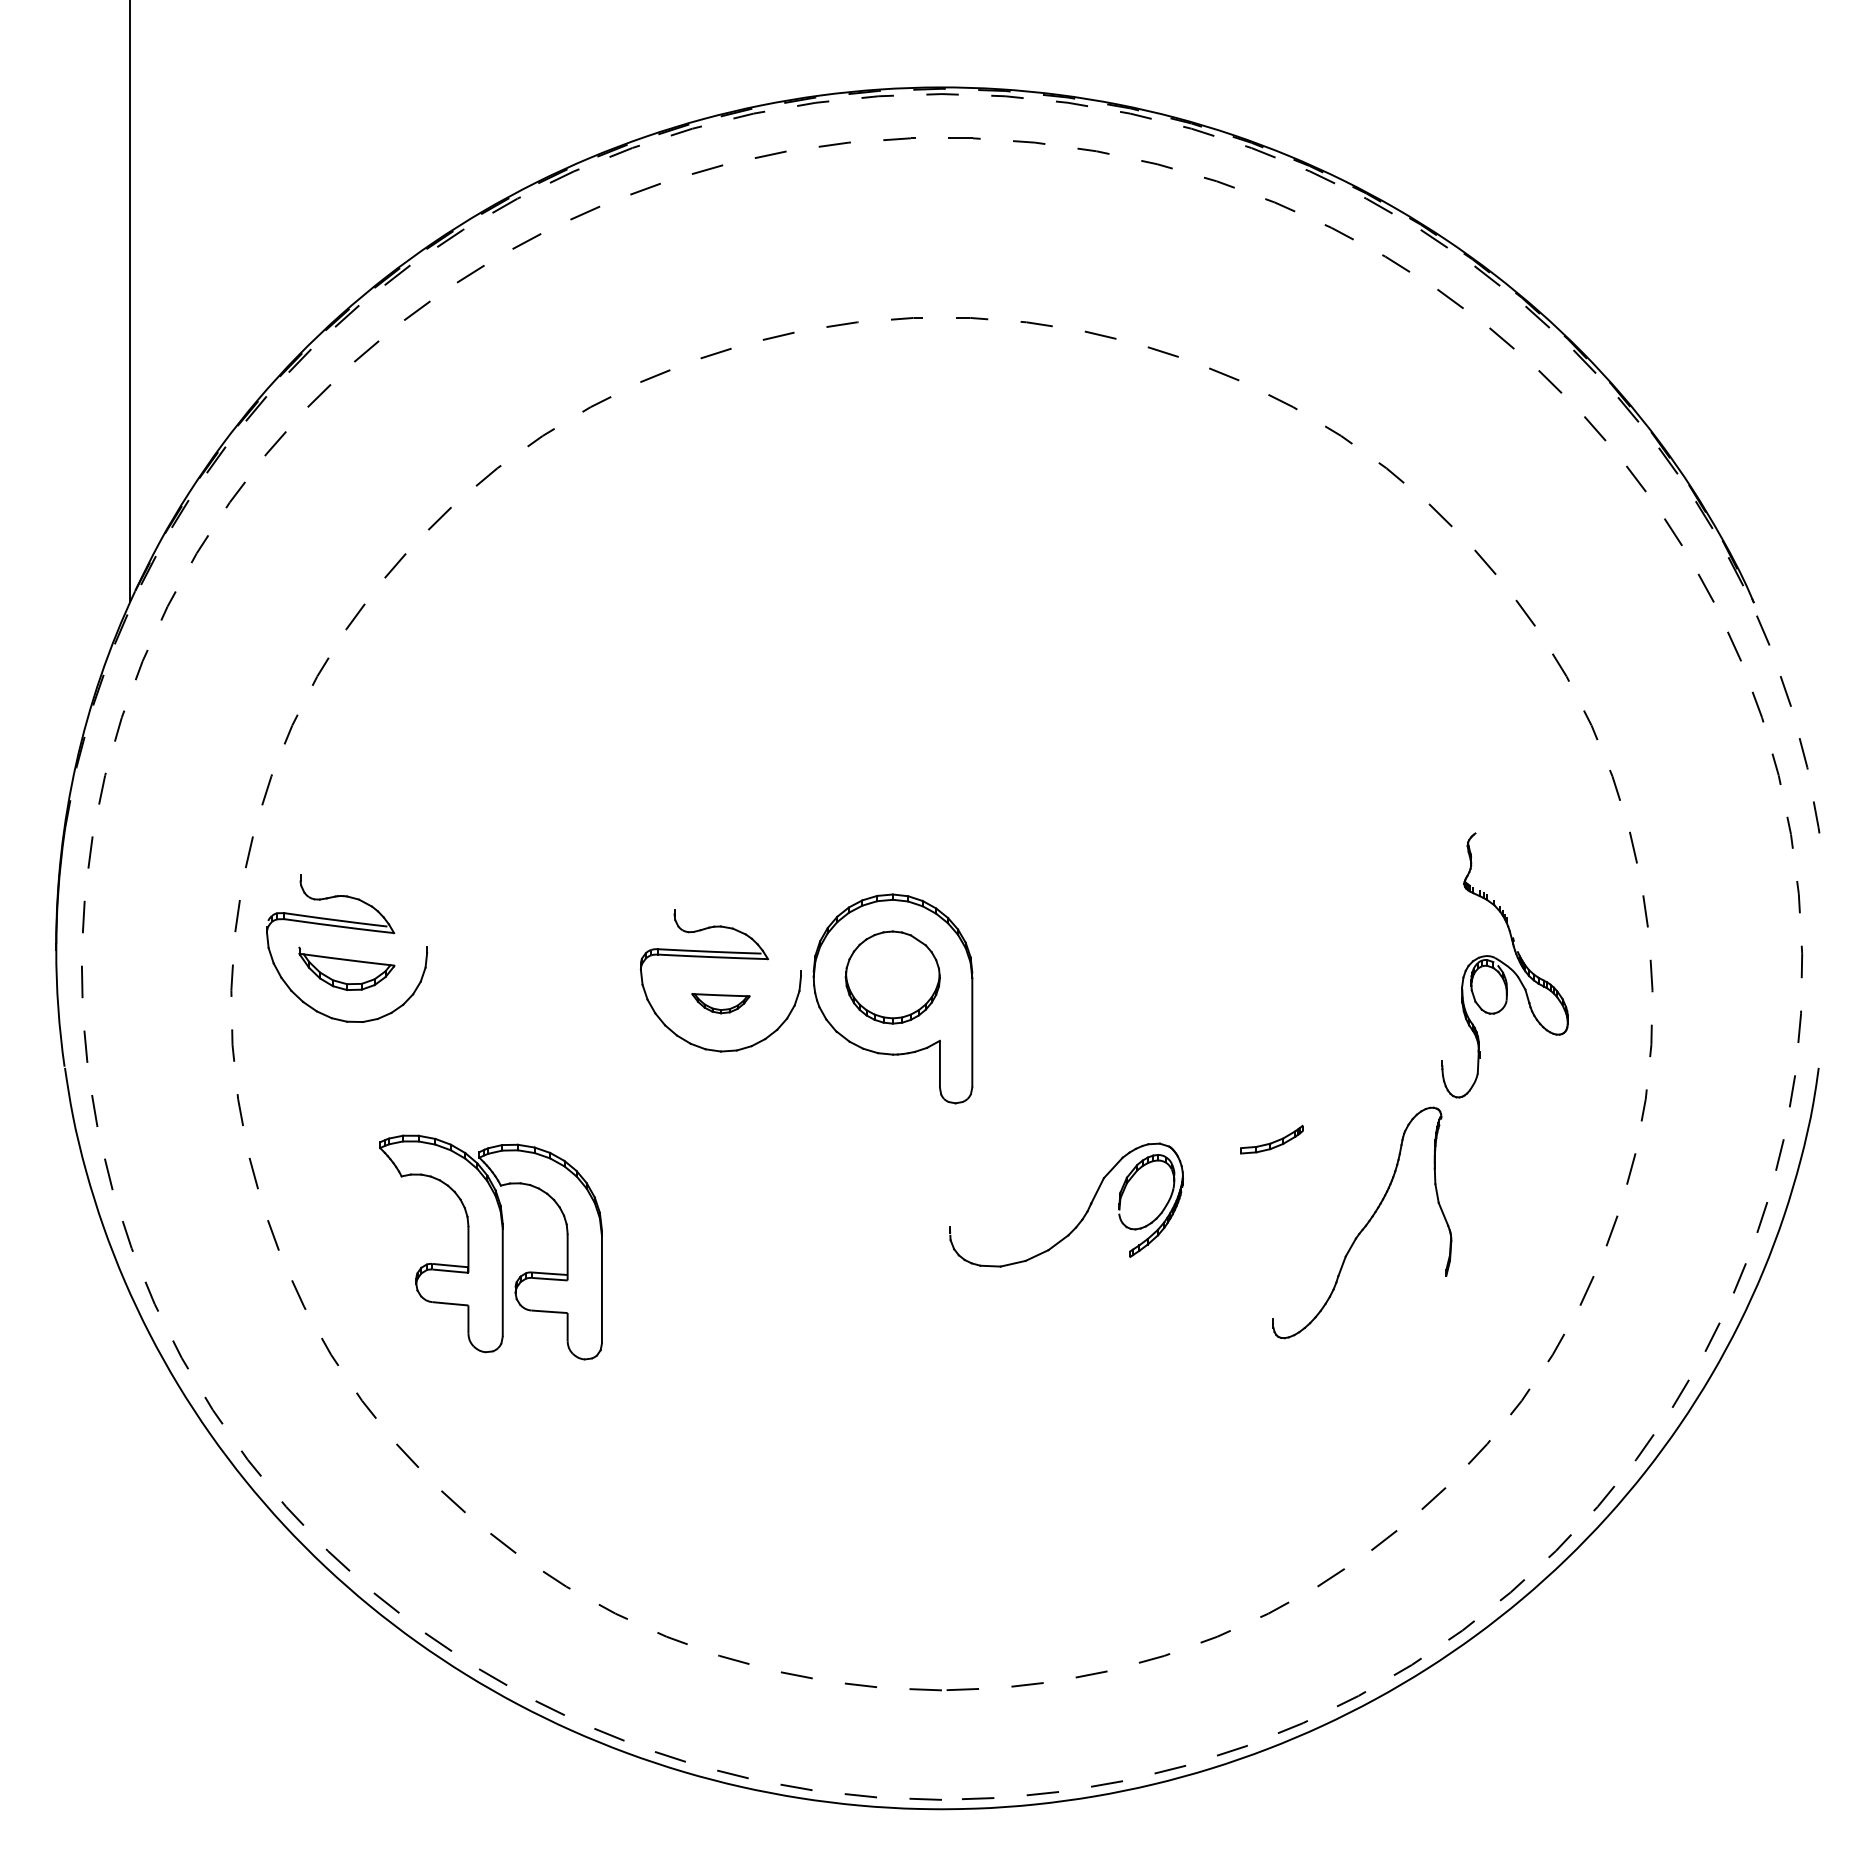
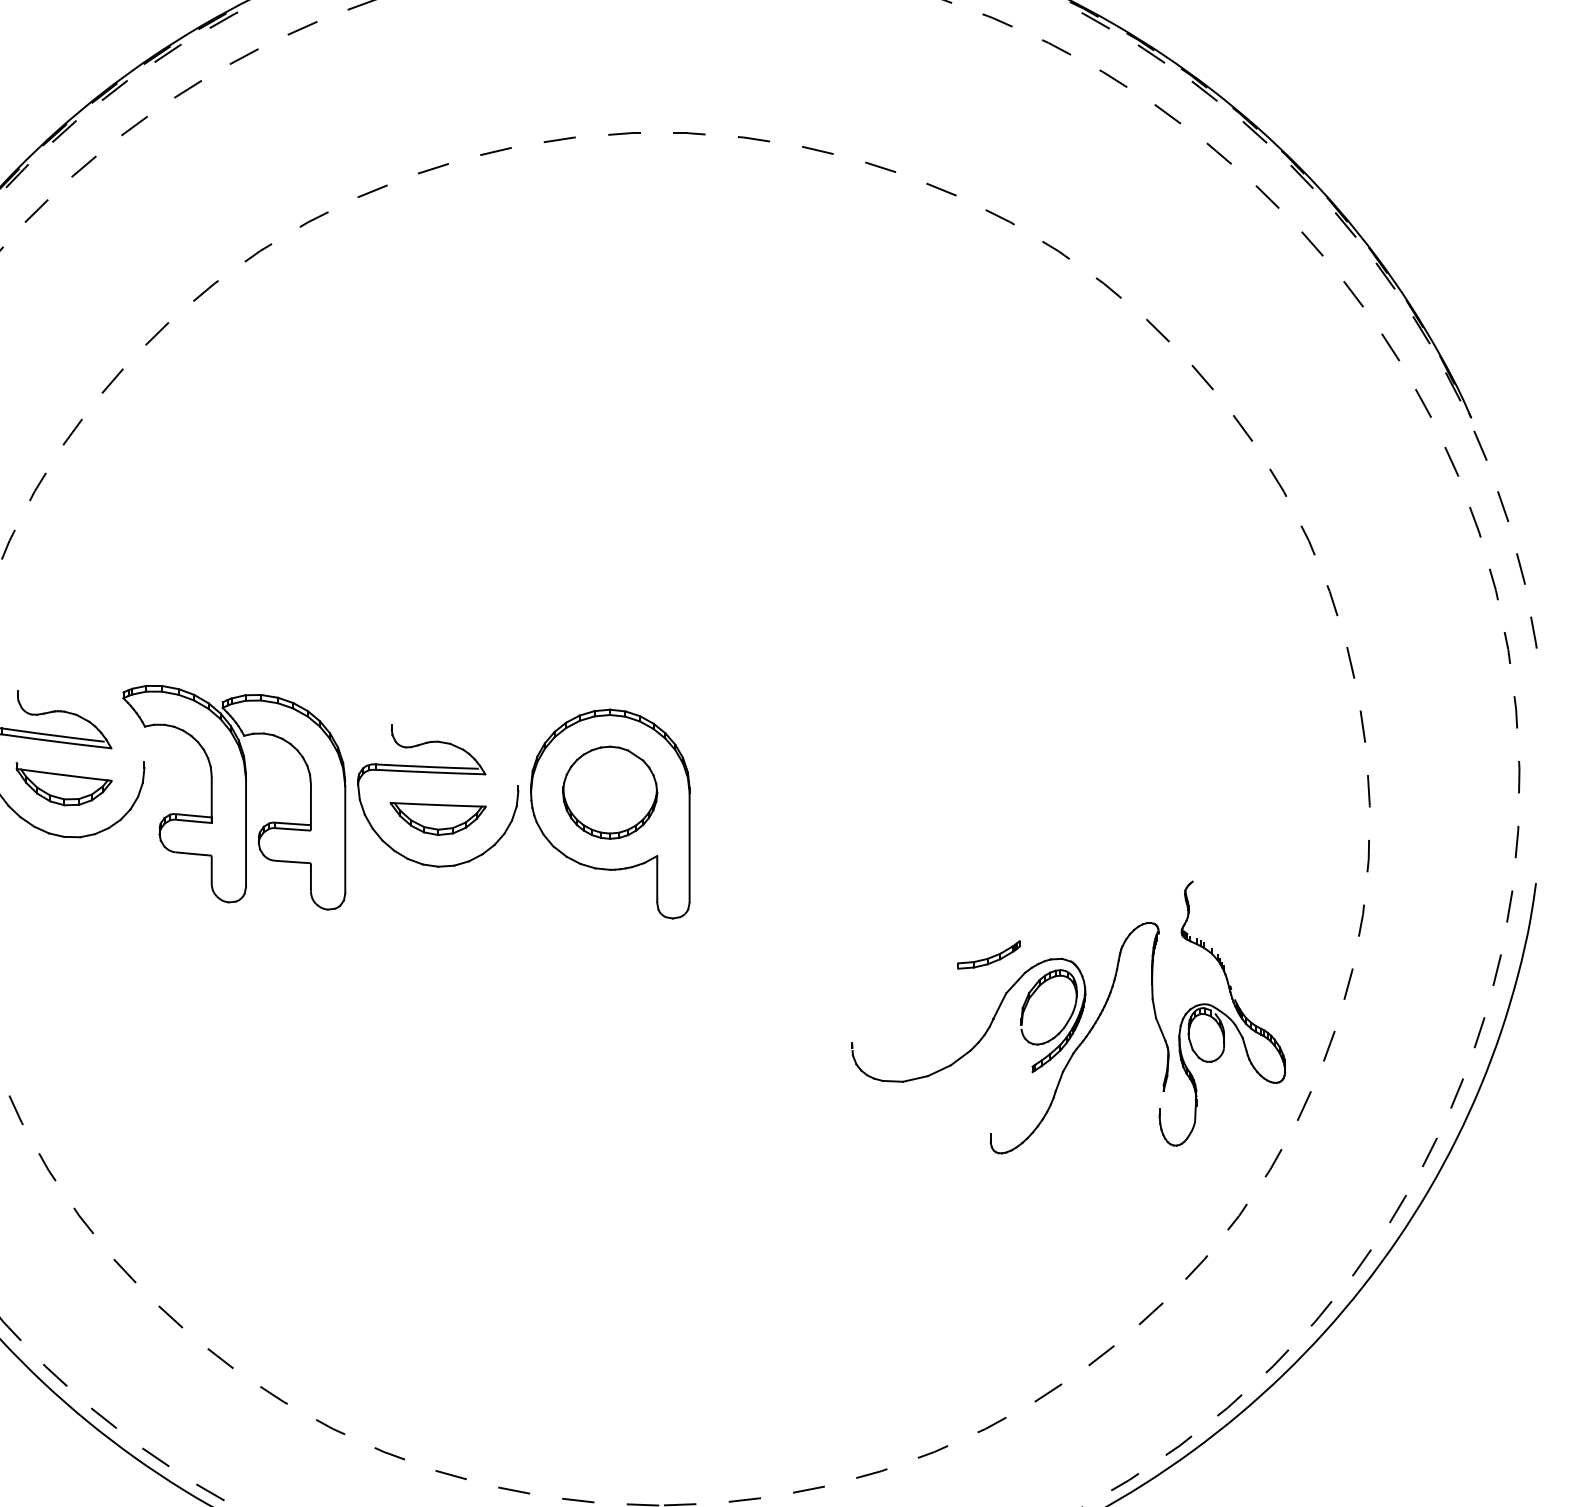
part: (1504, 965) -> (1221, 1013), moved
part: (720, 1003) -> (437, 818), size x1.67
part: (1083, 1215) -> (985, 1030), moved
part: (490, 1247) -> (233, 797), moved

